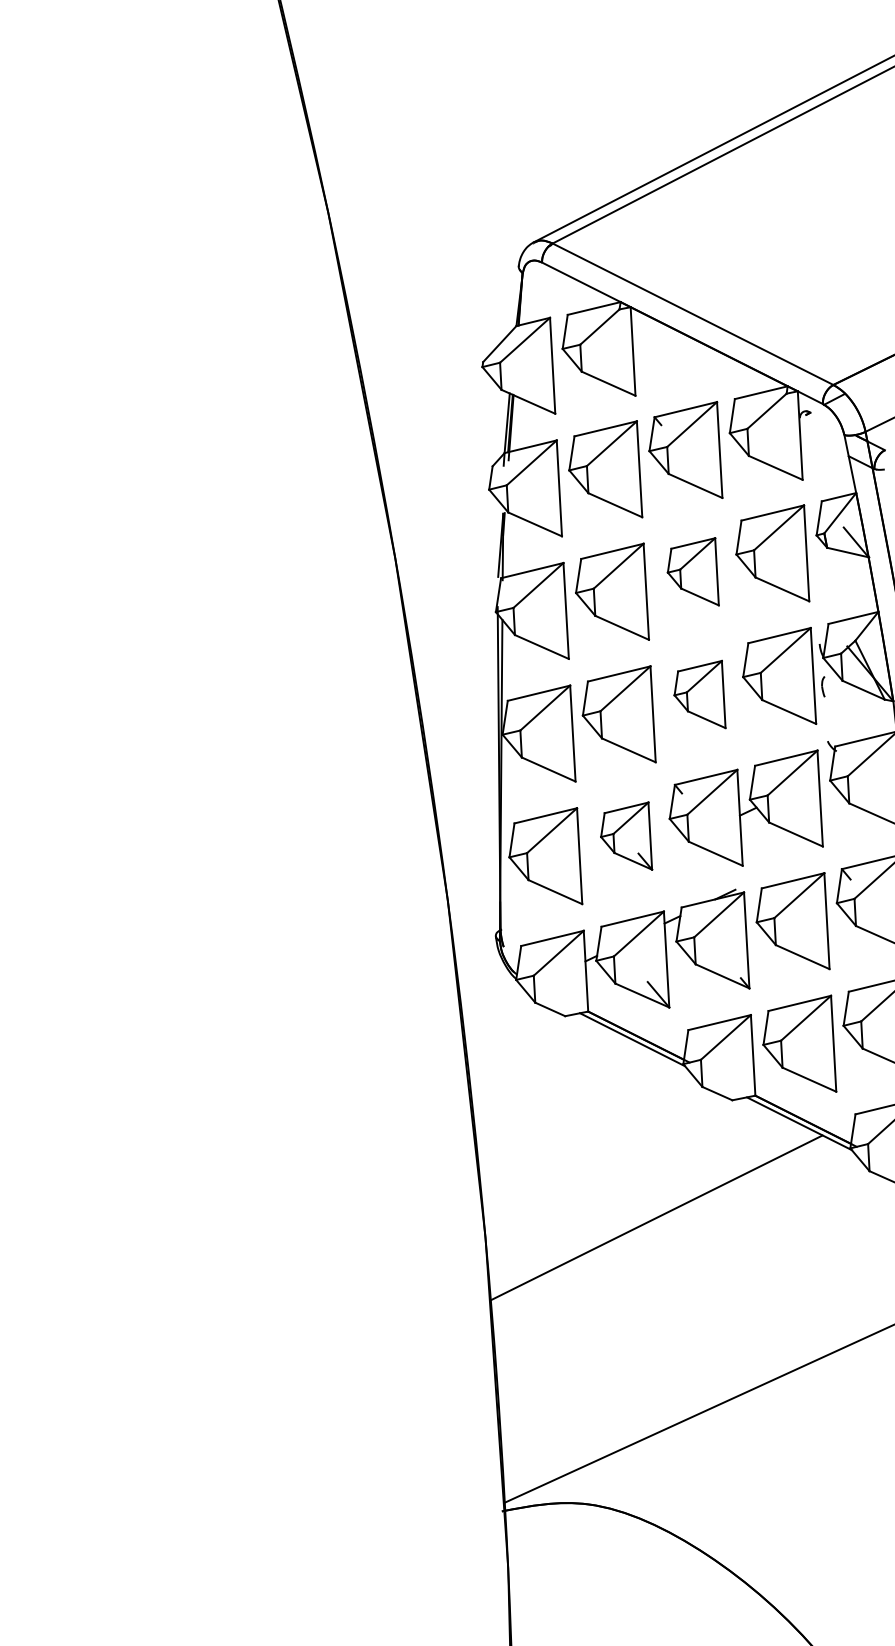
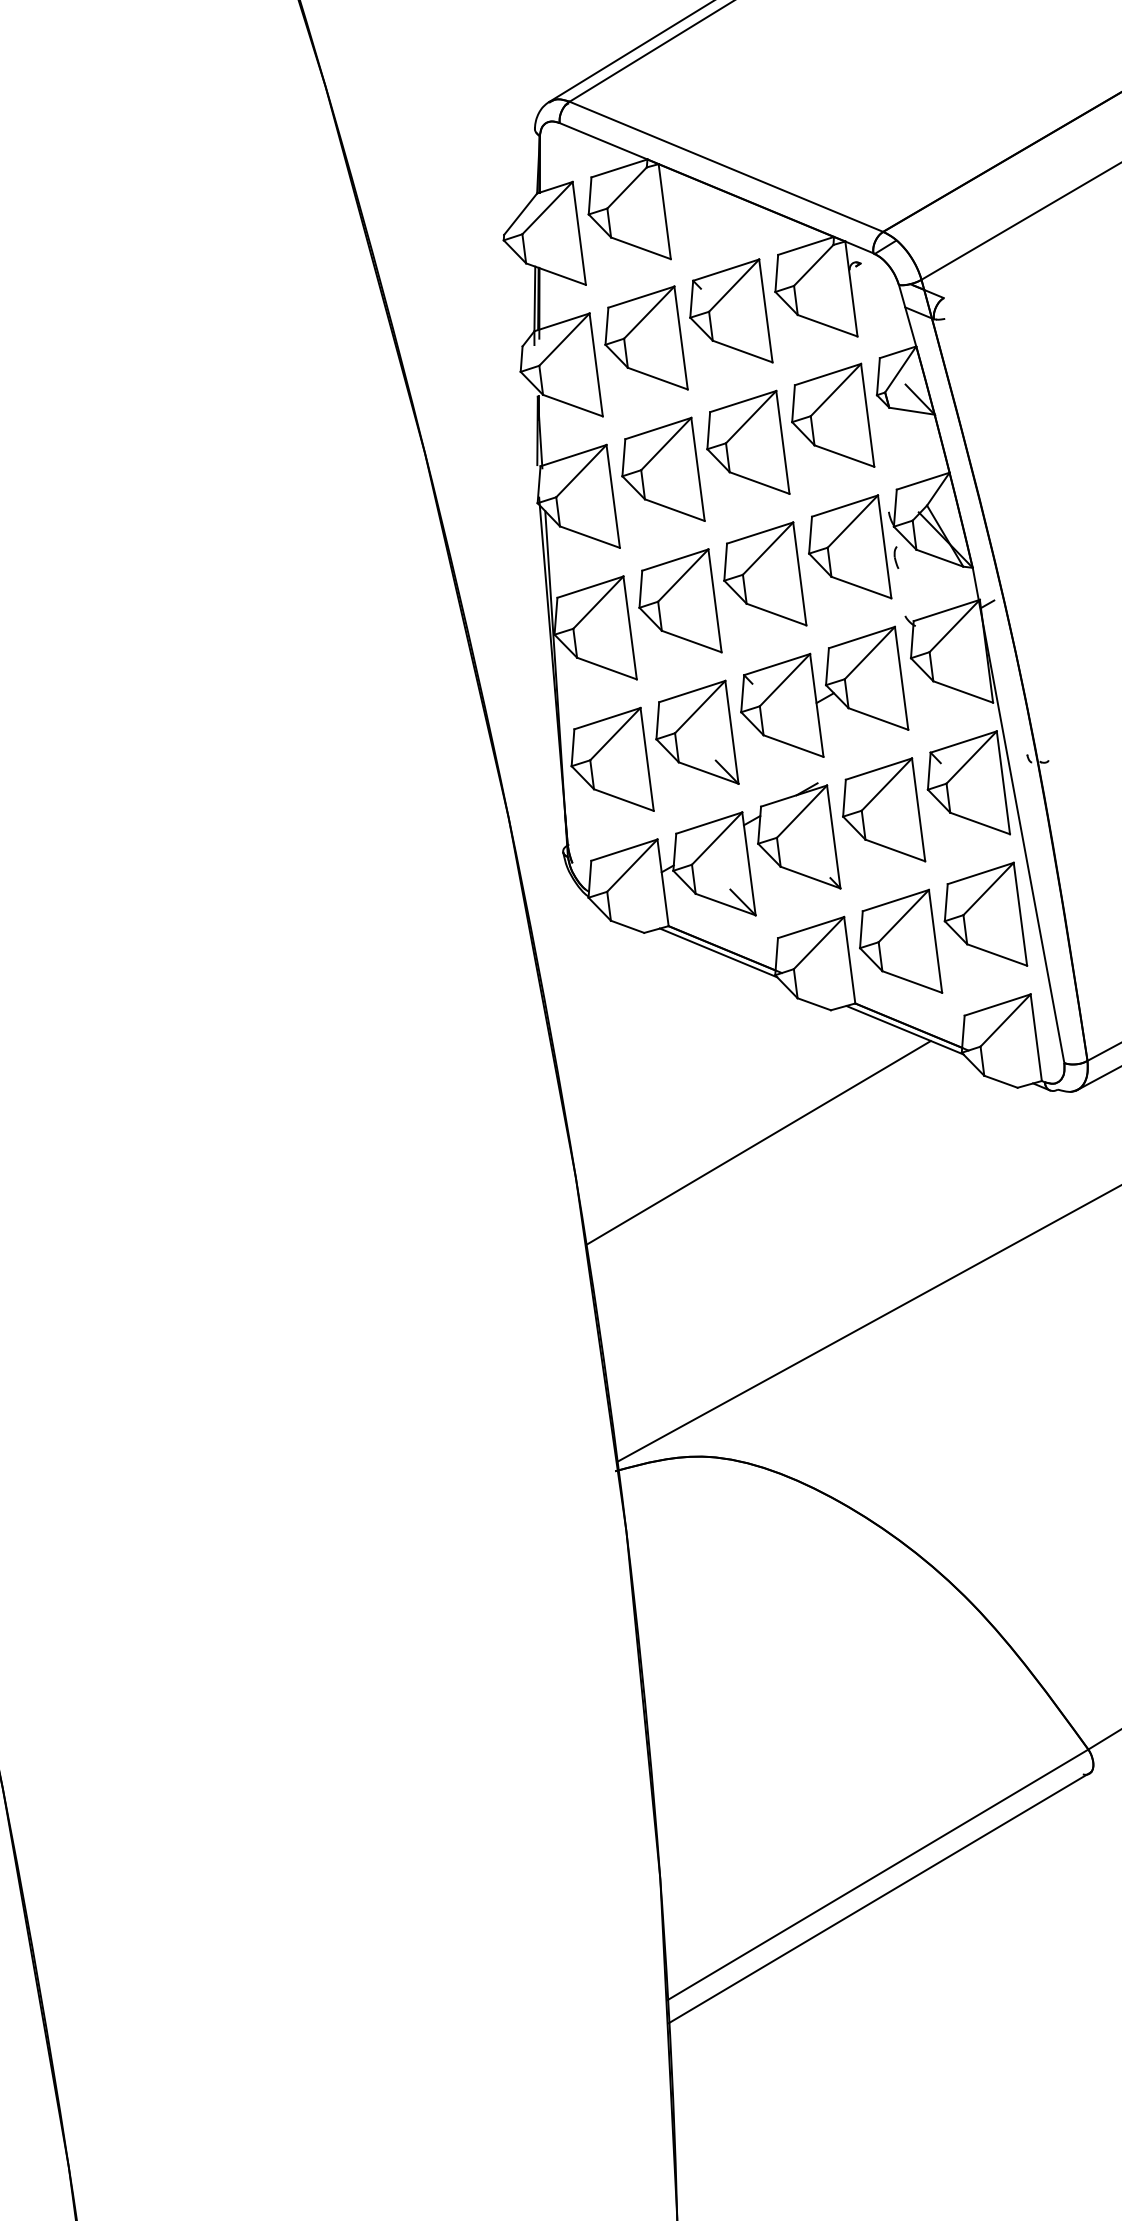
part: (694, 569) -> (748, 441), size x1.43
part: (701, 692) -> (765, 573), size x1.43
part: (628, 833) -> (697, 731), size x1.43

